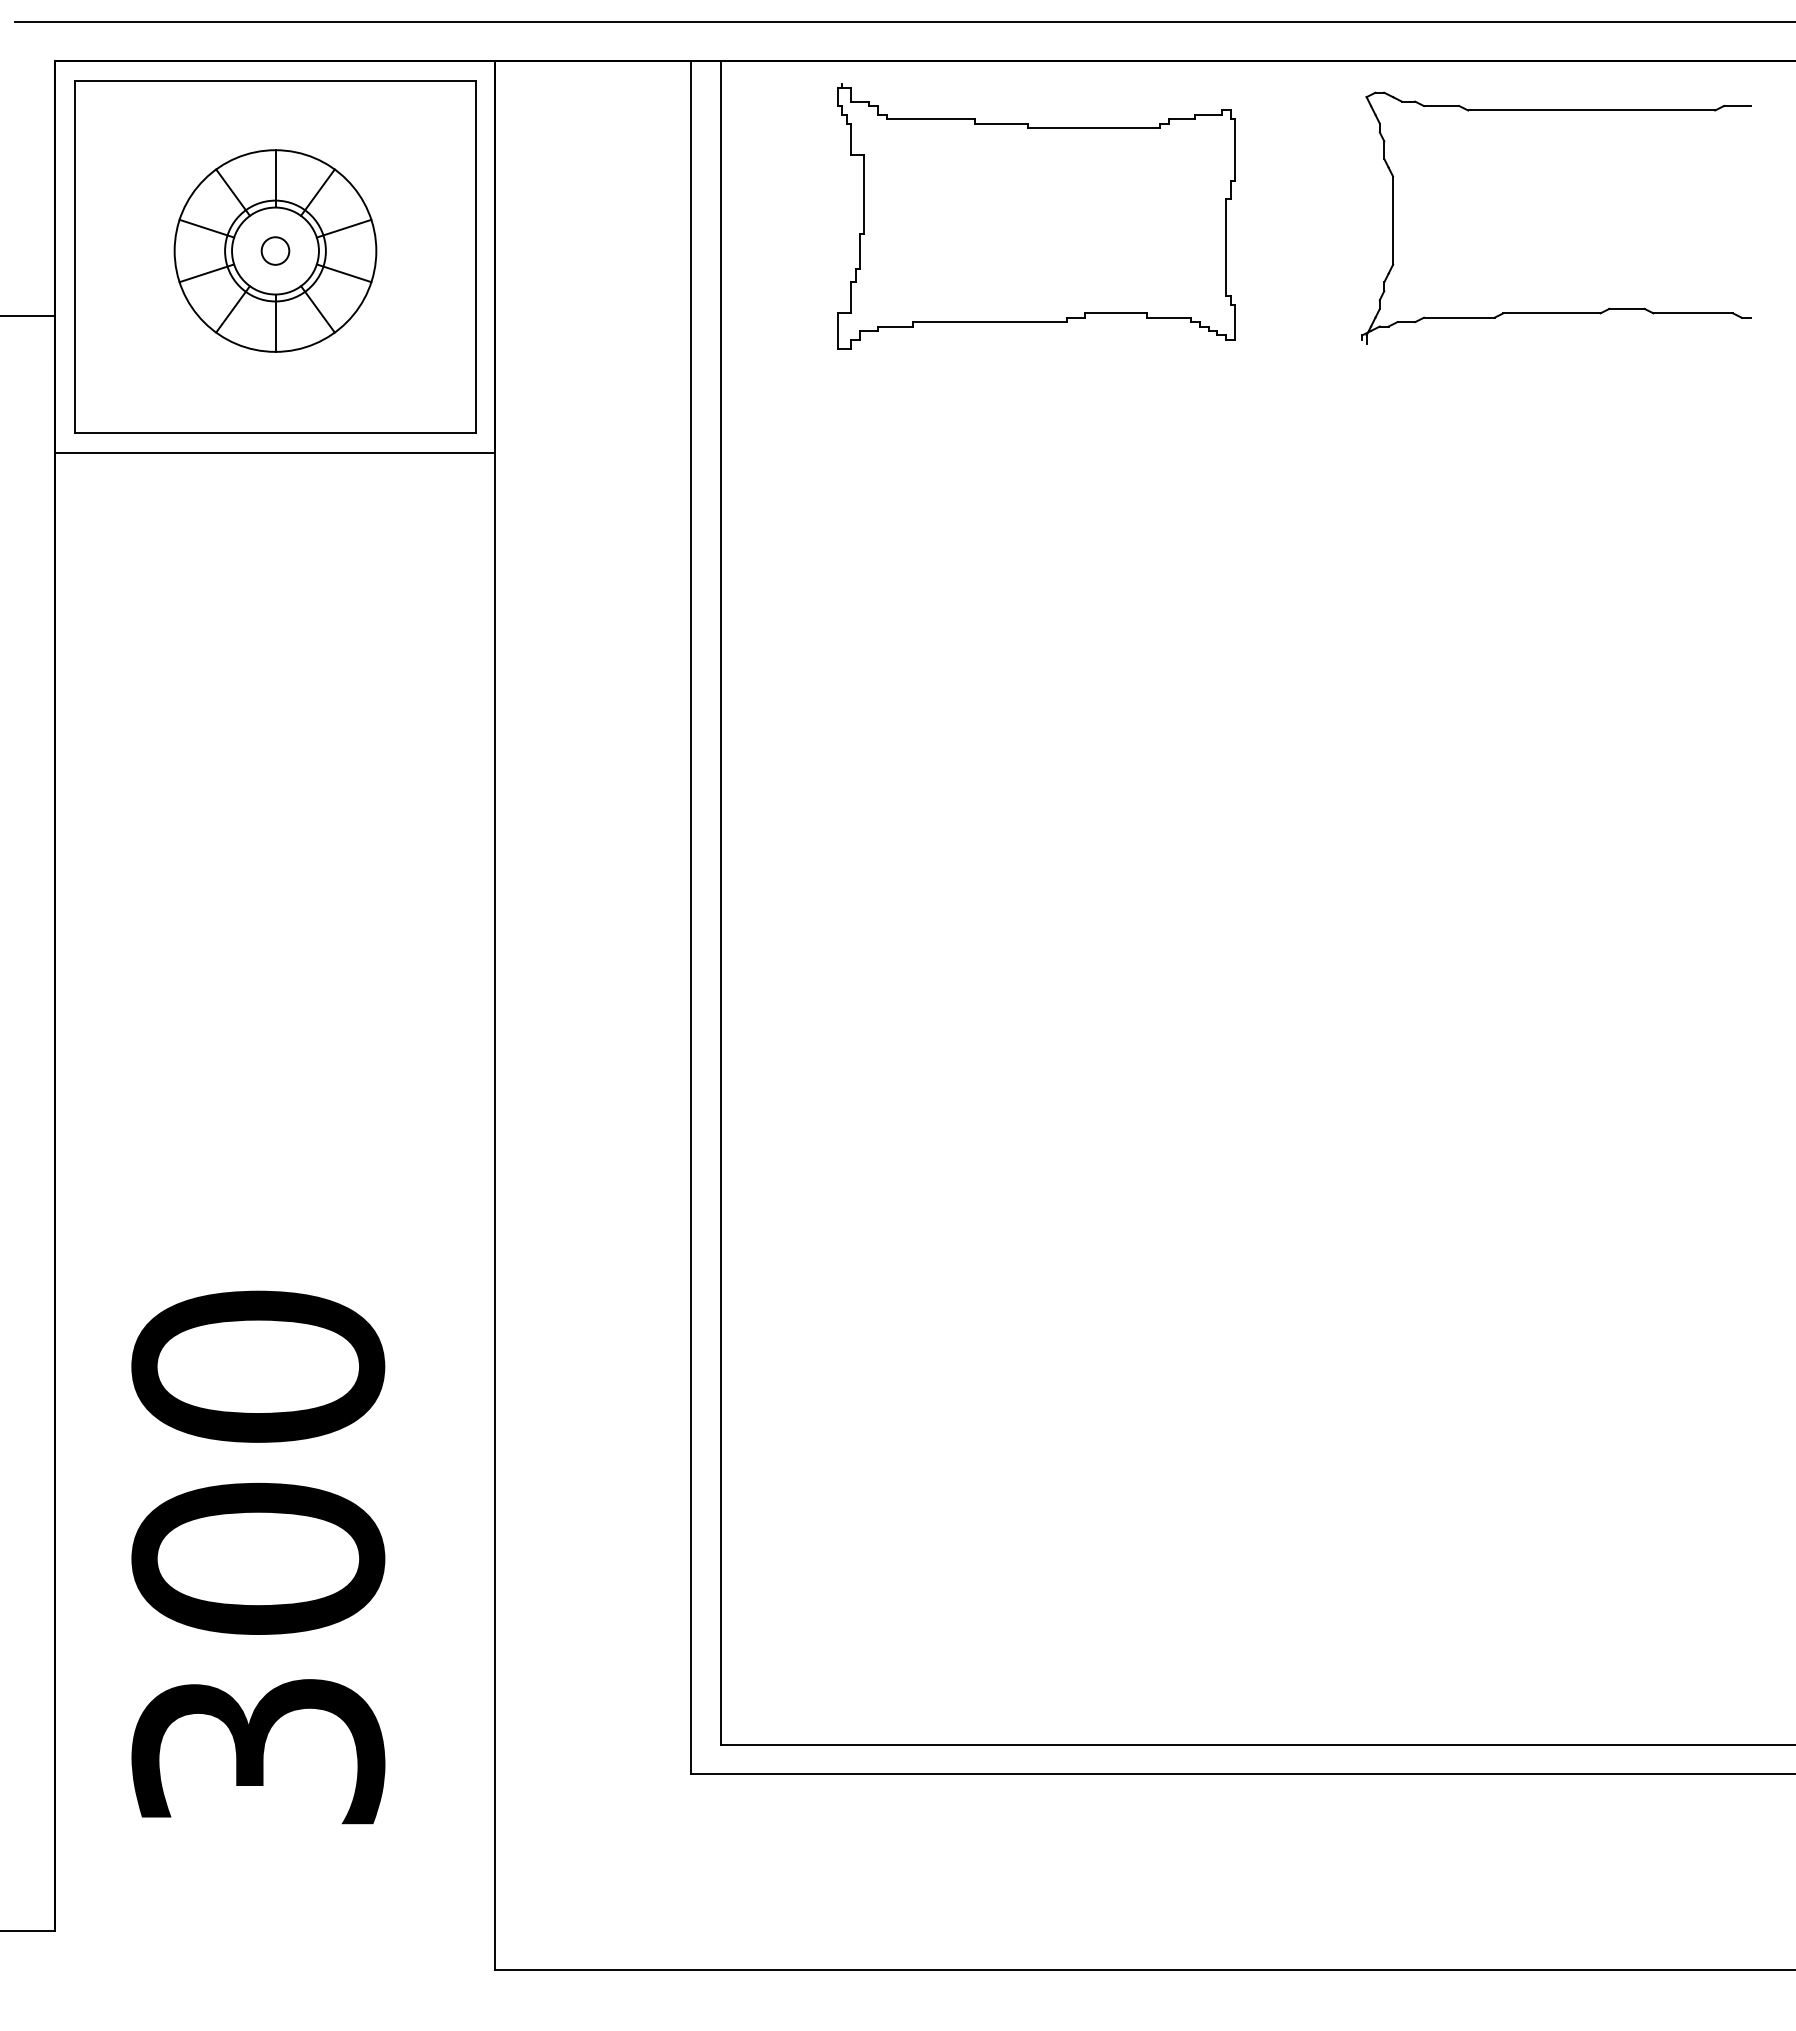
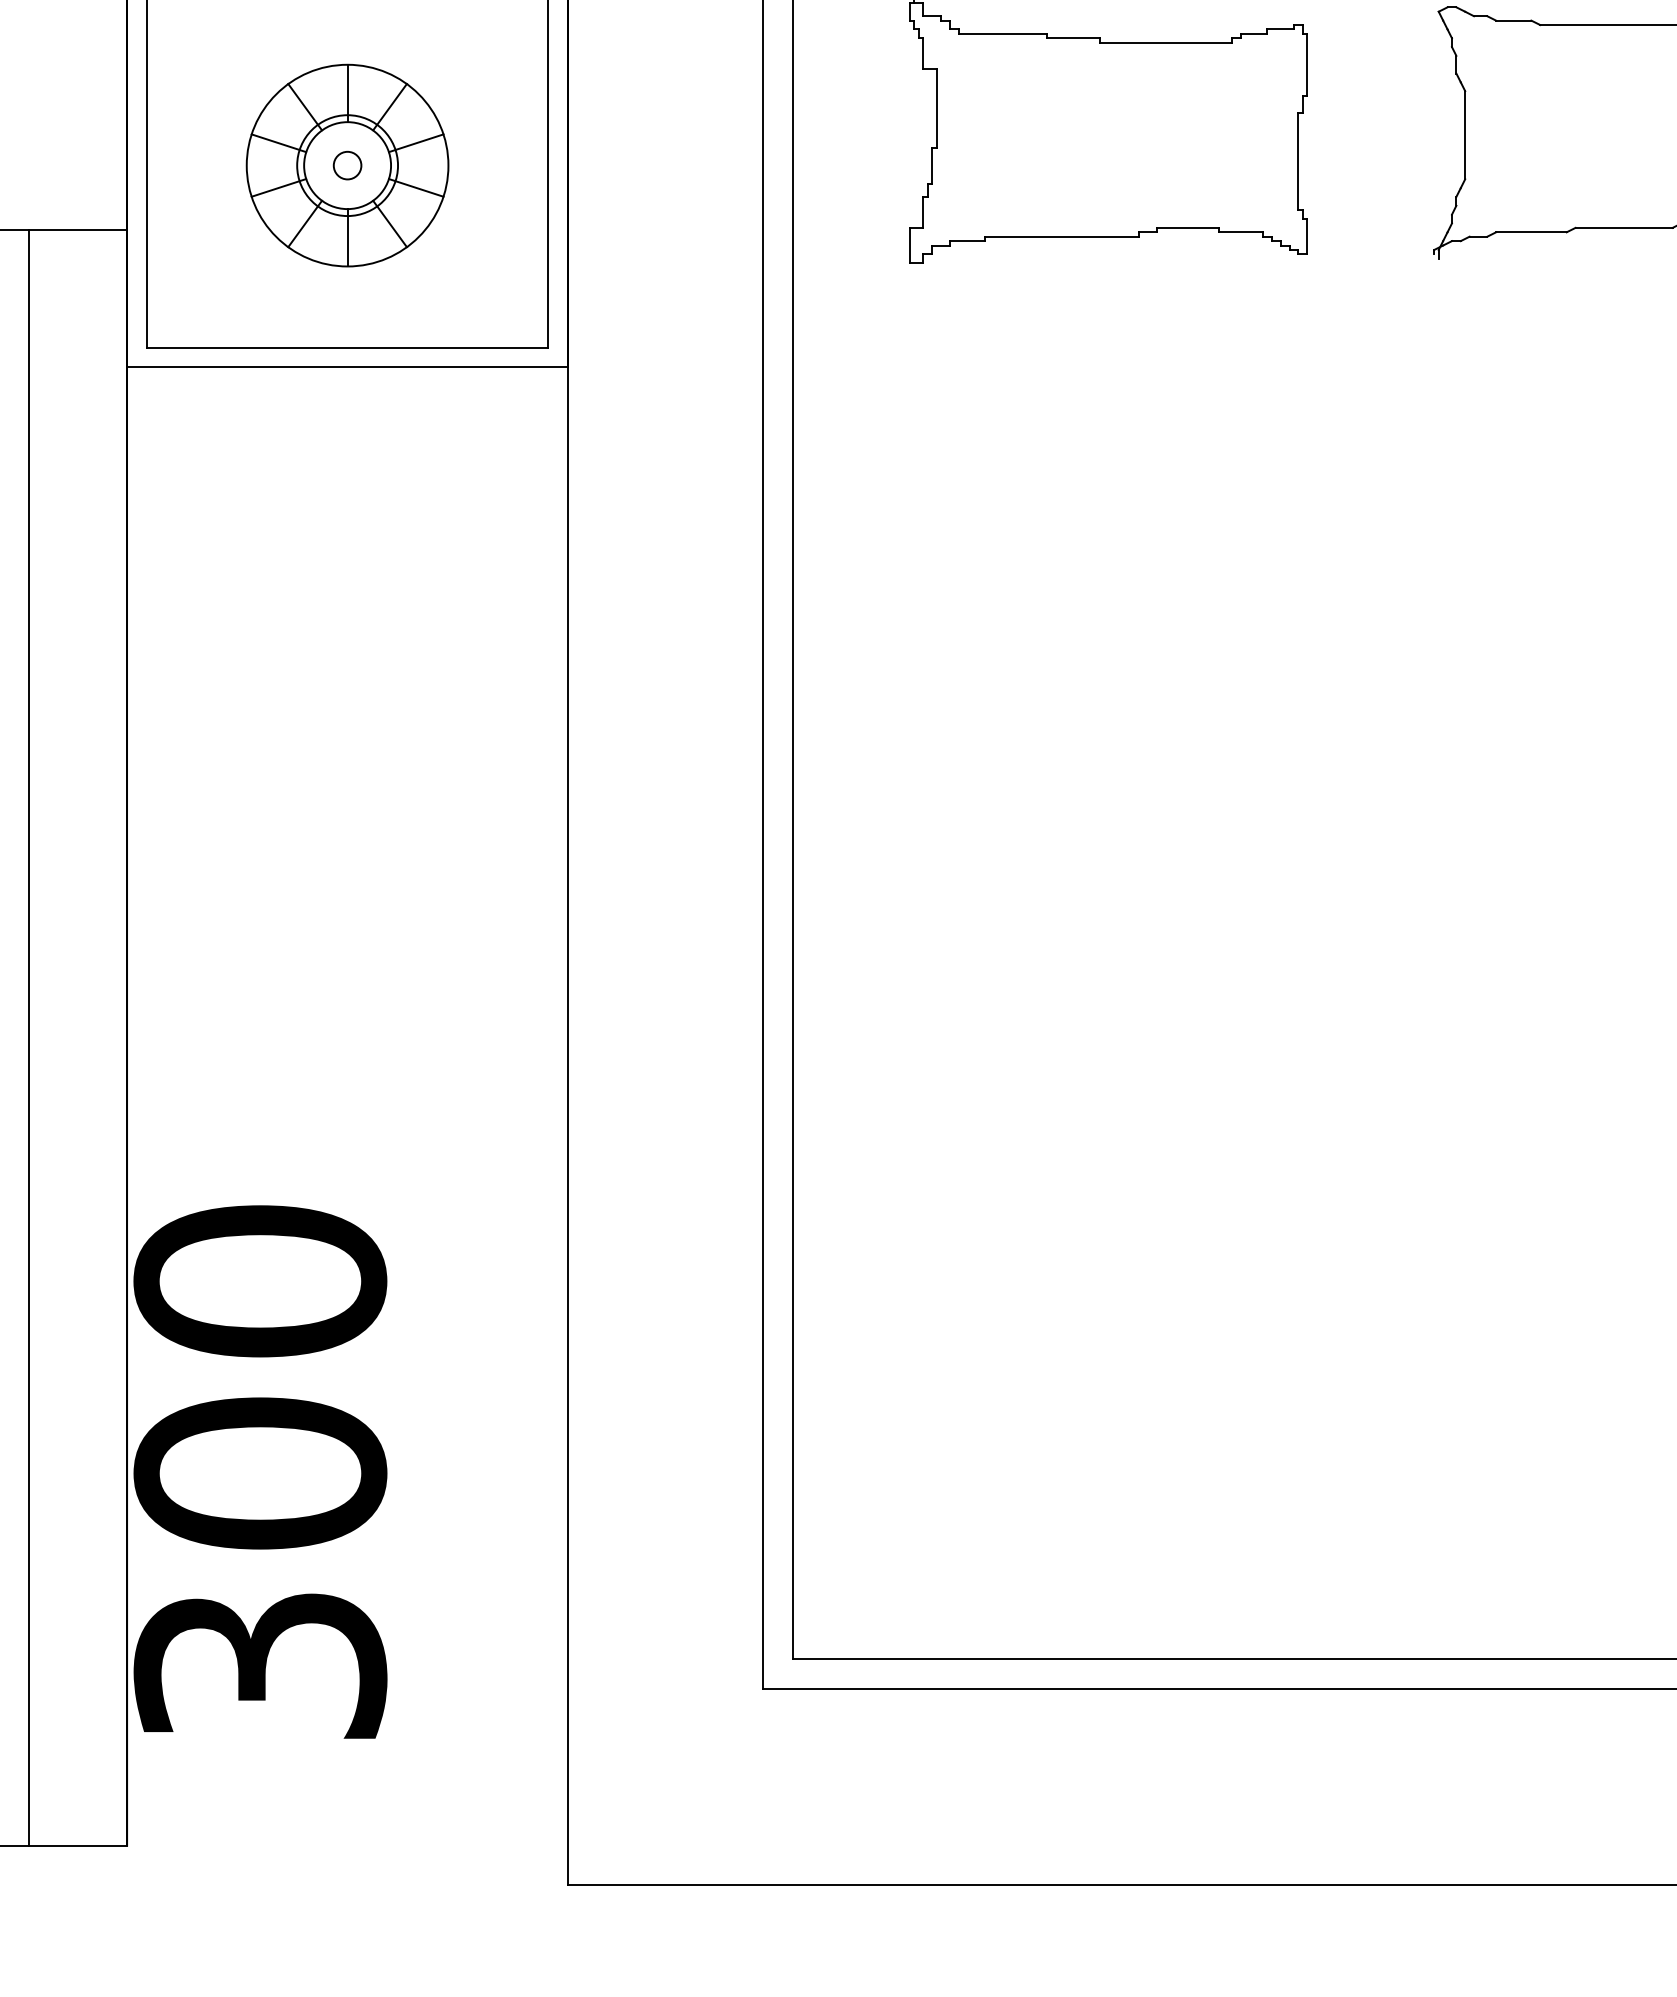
text: (258, 1557) -> (260, 1472), moved

